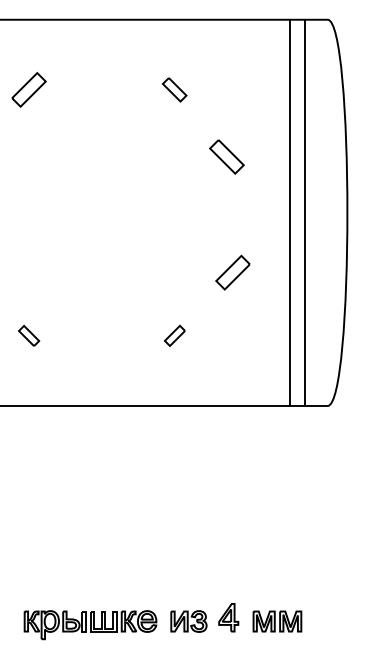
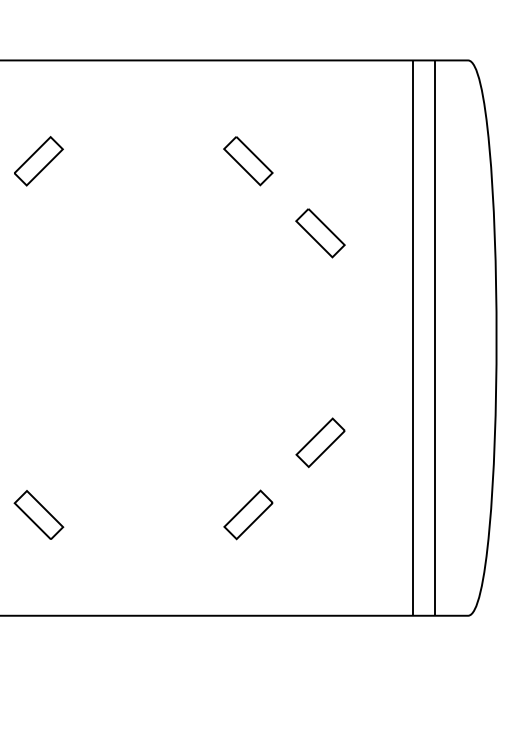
part: (174, 89) -> (247, 160), size x1.43
part: (226, 156) -> (319, 232), moved
part: (232, 272) -> (319, 442), moved
part: (28, 335) -> (38, 514), size x1.67
part: (174, 335) -> (247, 514), size x1.67

